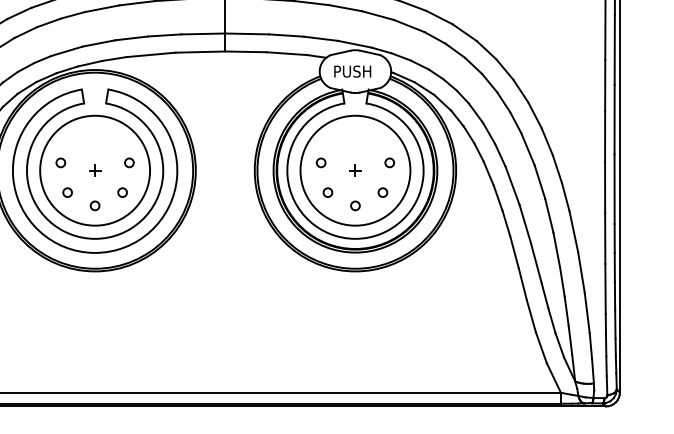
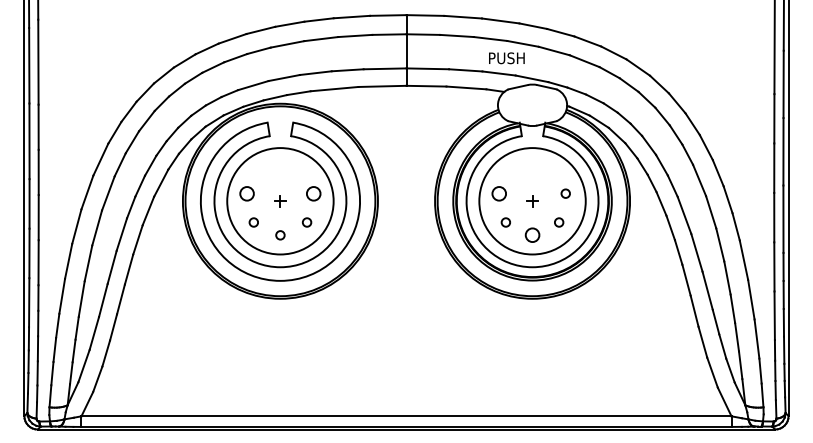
text: (352, 71) -> (506, 58), moved
circle: (61, 162) -> (247, 193), size x1.6
circle: (129, 162) -> (313, 193), size x1.6
circle: (321, 162) -> (499, 193), size x1.6
circle: (355, 206) -> (532, 235), size x1.6

